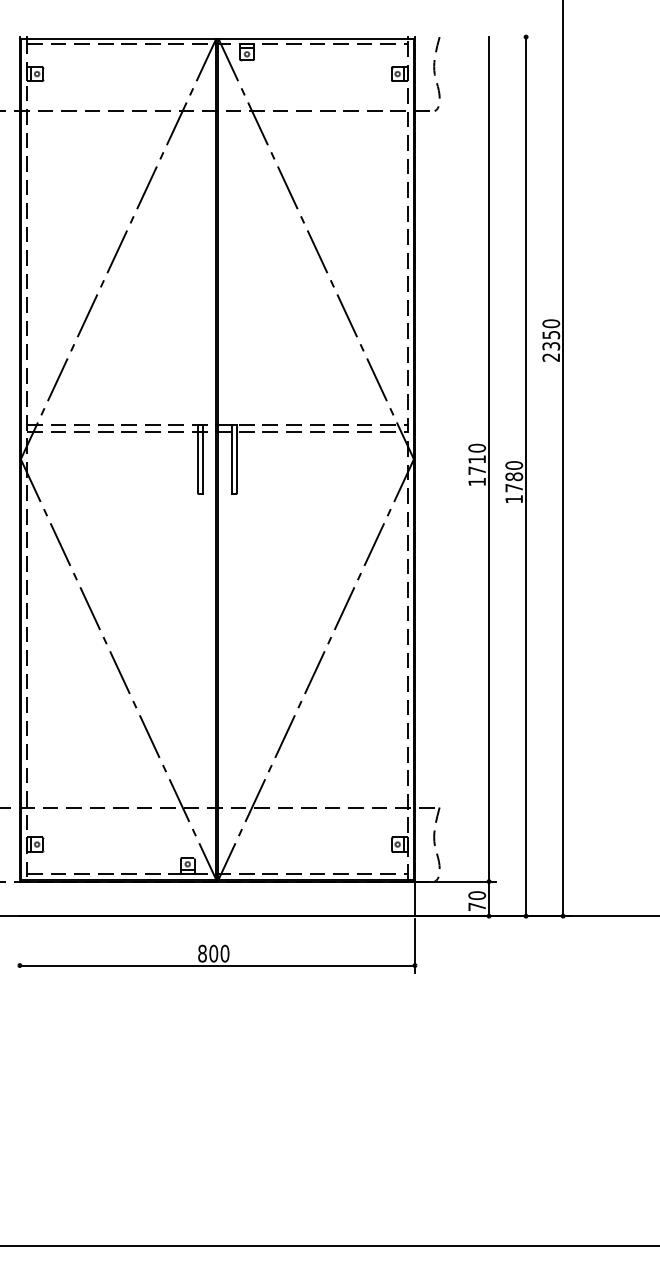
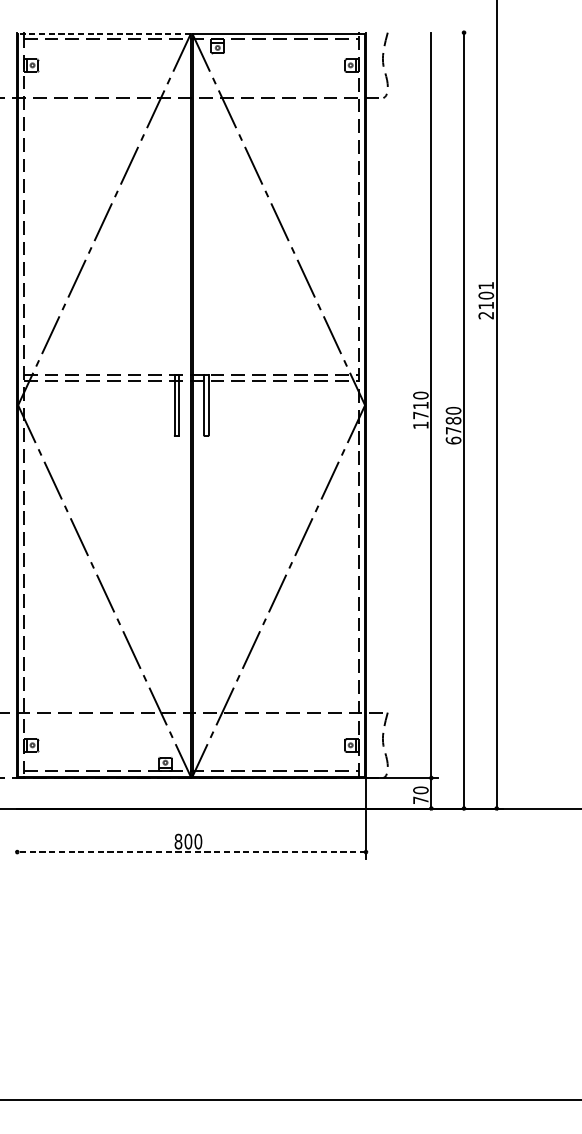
line: (118, 38) -> (104, 33), solid -> dashed
text: (551, 334) -> (486, 295), 2350 -> 2101
text: (514, 498) -> (453, 439), 1780 -> 6780
line: (217, 965) -> (191, 852), solid -> dashed

